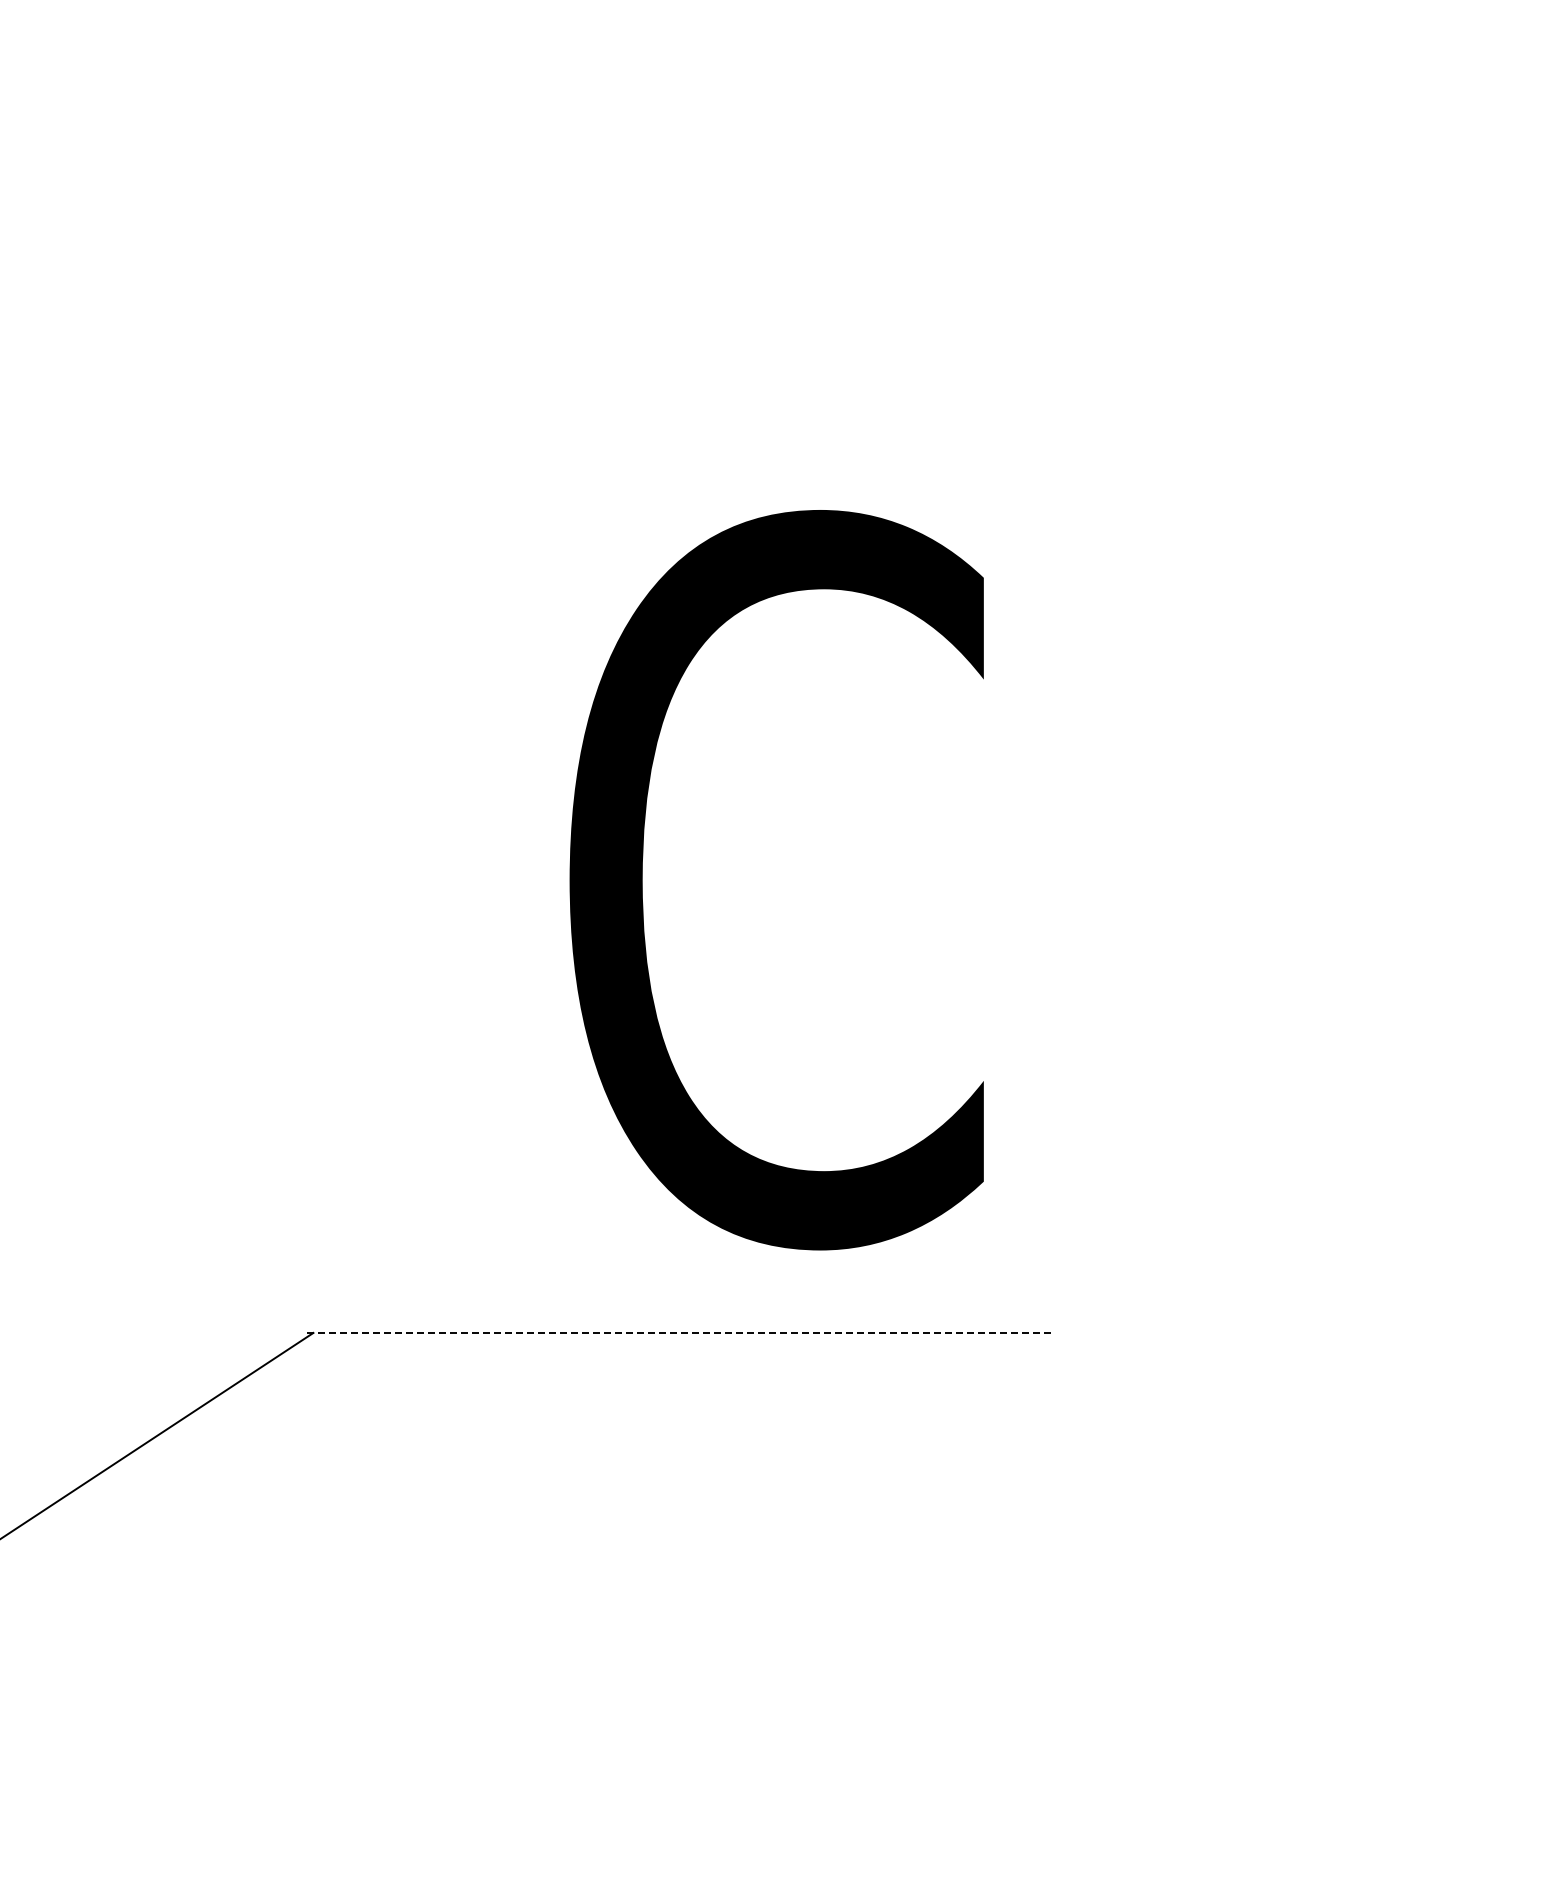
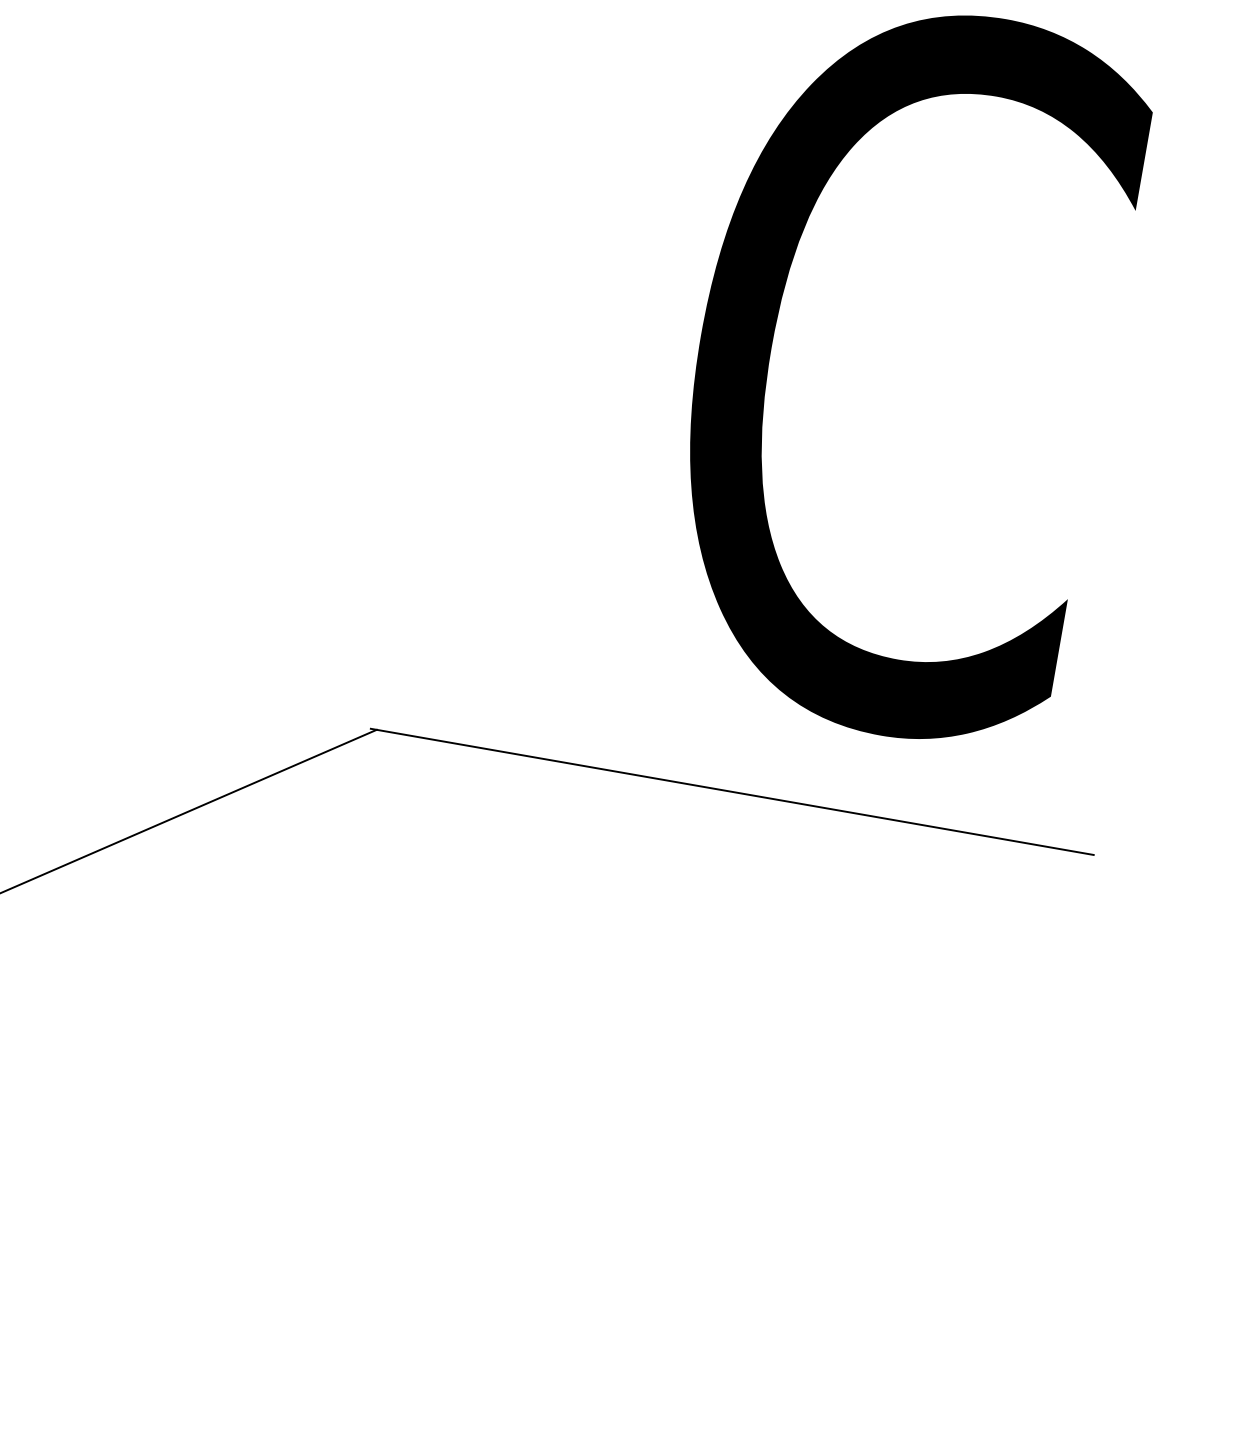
line: (680, 1332) -> (731, 791), dashed -> solid

